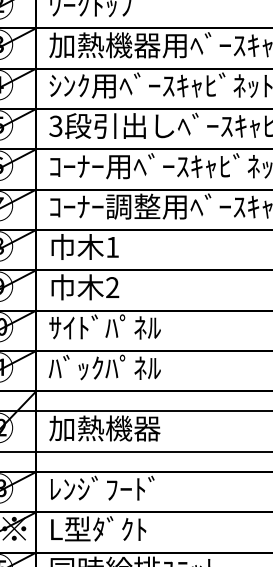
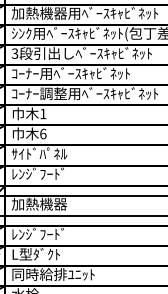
text: (113, 286) -> (43, 133), 2 -> 6
text: (105, 366) -> (39, 173), ﾊﾞｯｸﾊﾟﾈﾙ -> ﾚﾝｼﾞﾌｰﾄﾞ

